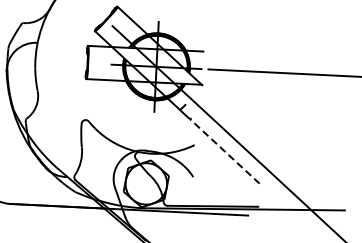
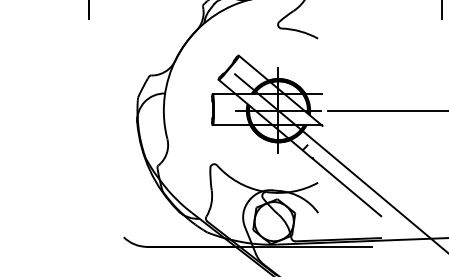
line: (224, 151) -> (346, 187), dashed -> solid

